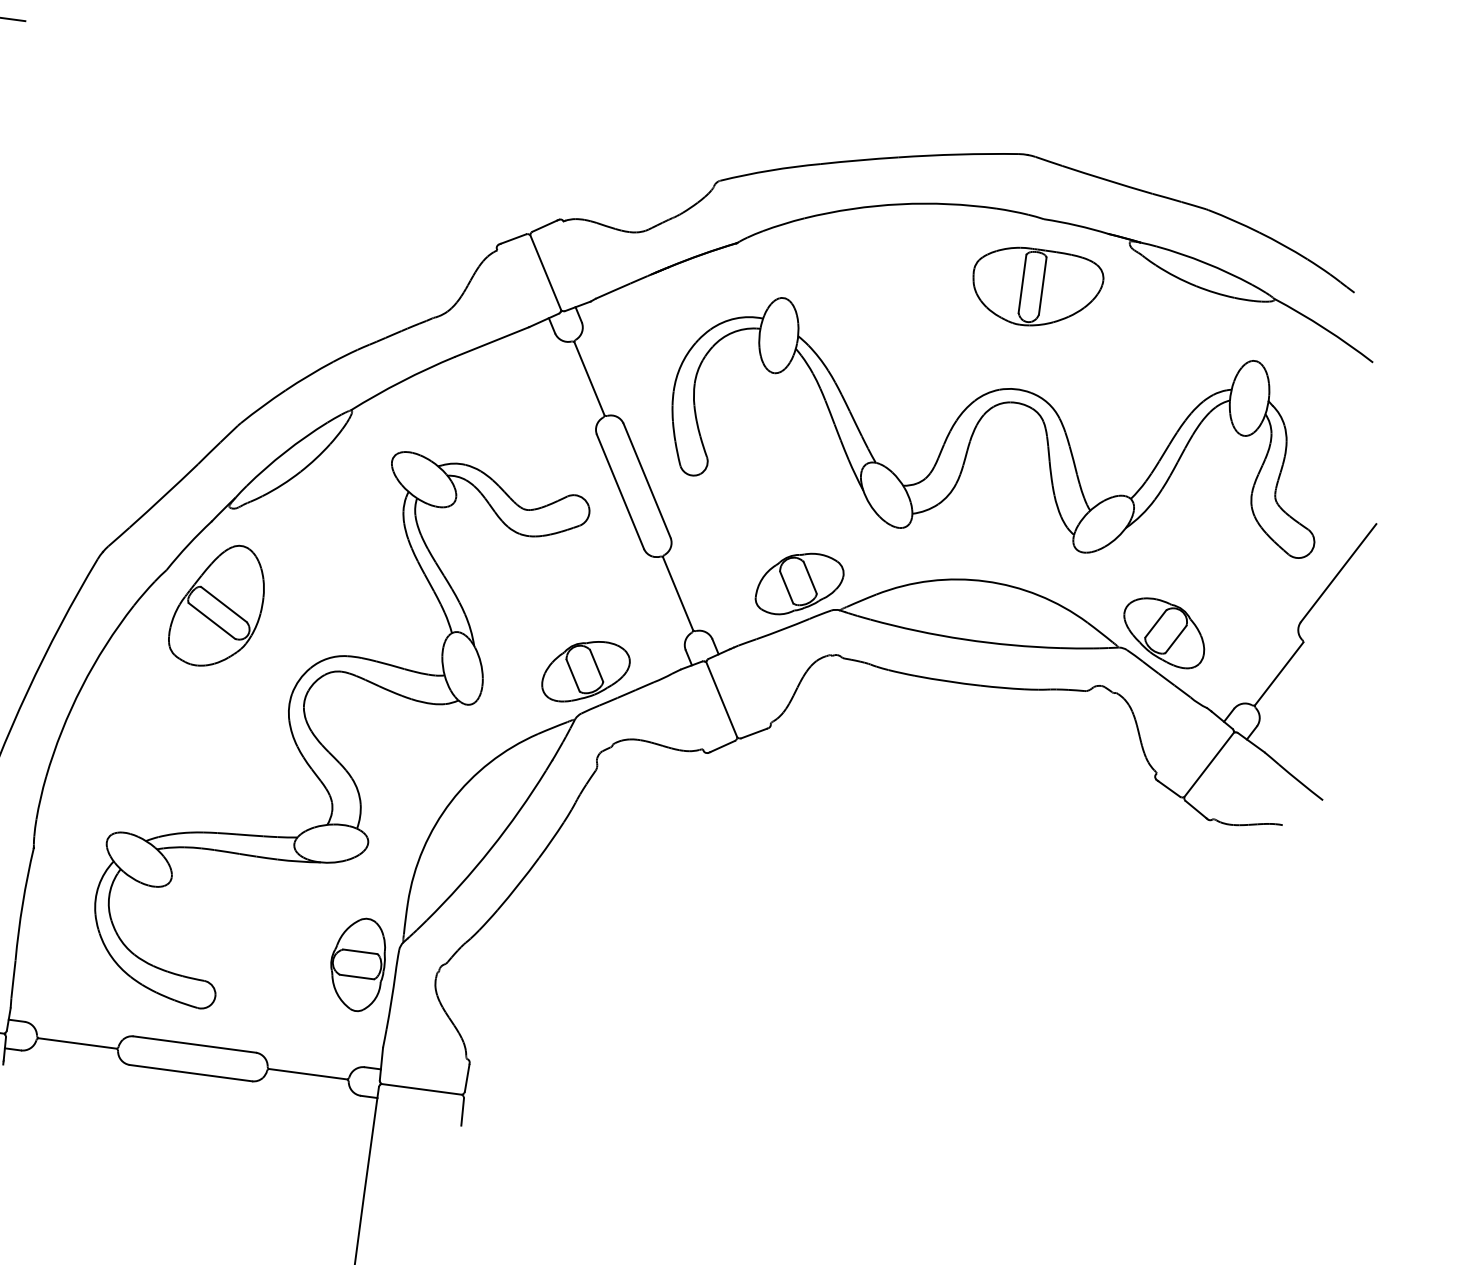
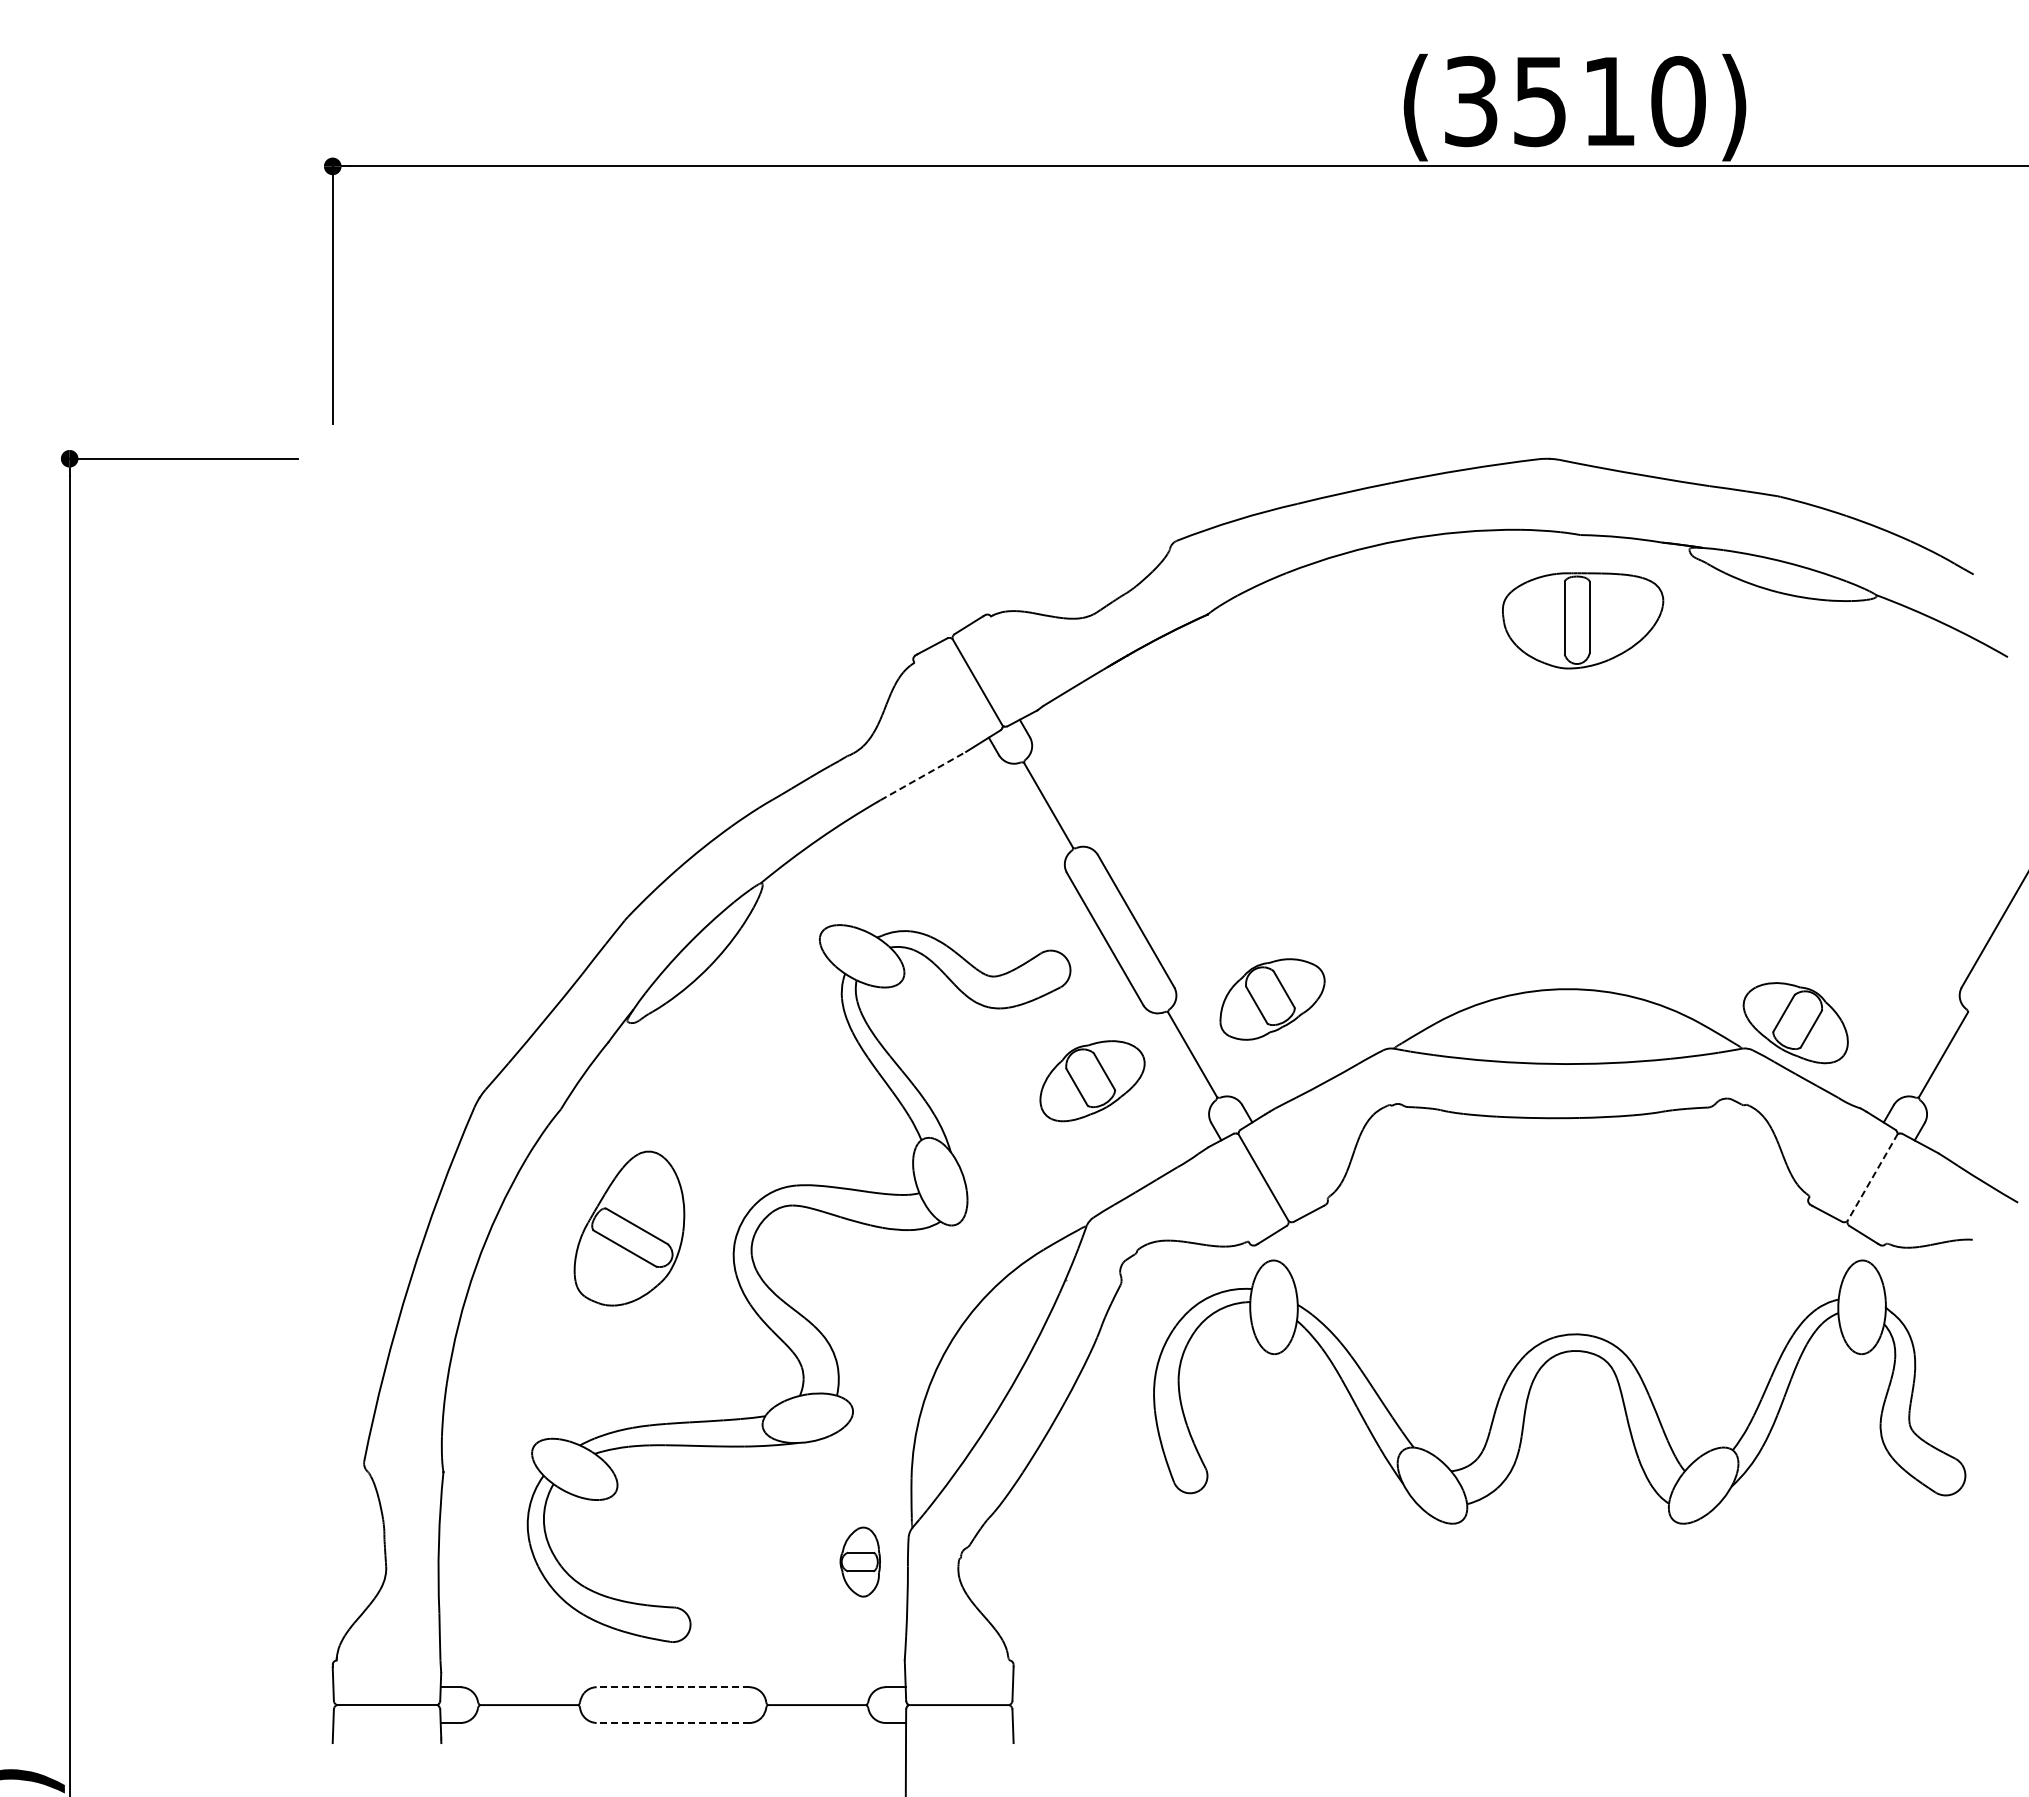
line: (492, 341) -> (923, 775), solid -> dashed
part: (978, 424) -> (1533, 1383), moved
part: (799, 584) -> (1272, 999), moved
part: (217, 605) -> (629, 1228), moved
part: (586, 672) -> (1092, 1081), moved
line: (1209, 764) -> (1872, 1177), solid -> dashed
part: (358, 963) -> (860, 1561), size x0.6
line: (195, 1044) -> (673, 1687), solid -> dashed
line: (191, 1072) -> (673, 1722), solid -> dashed

